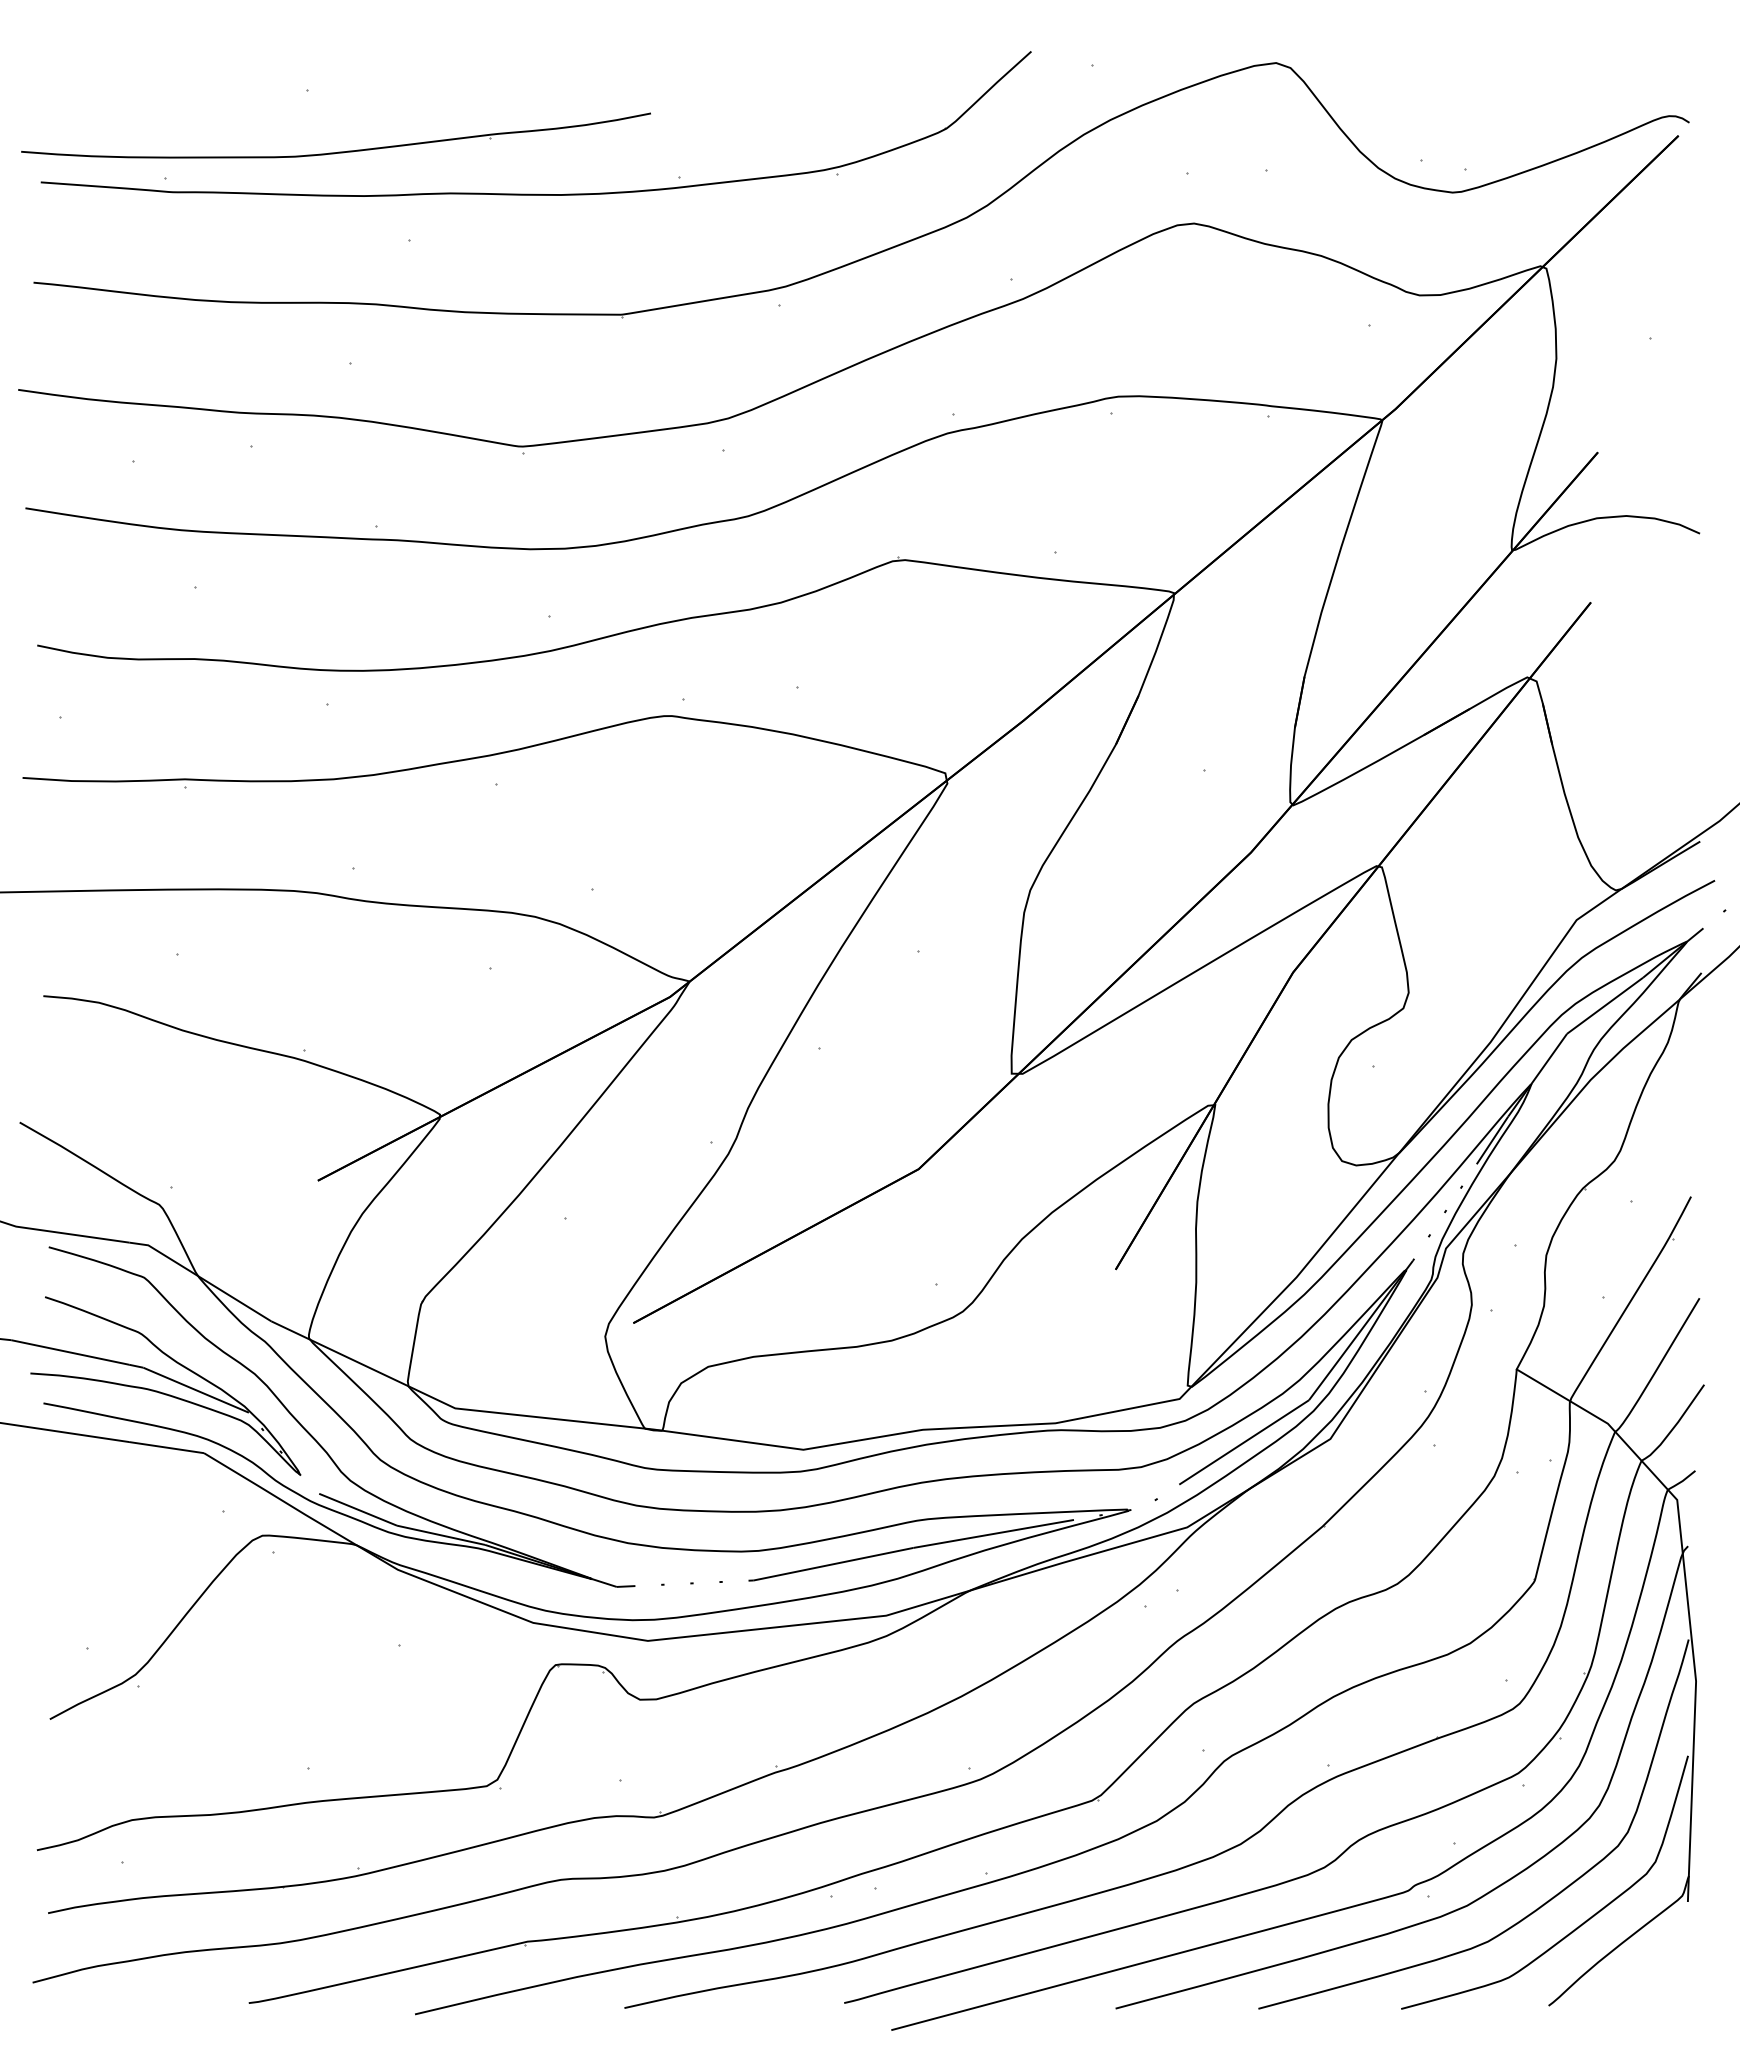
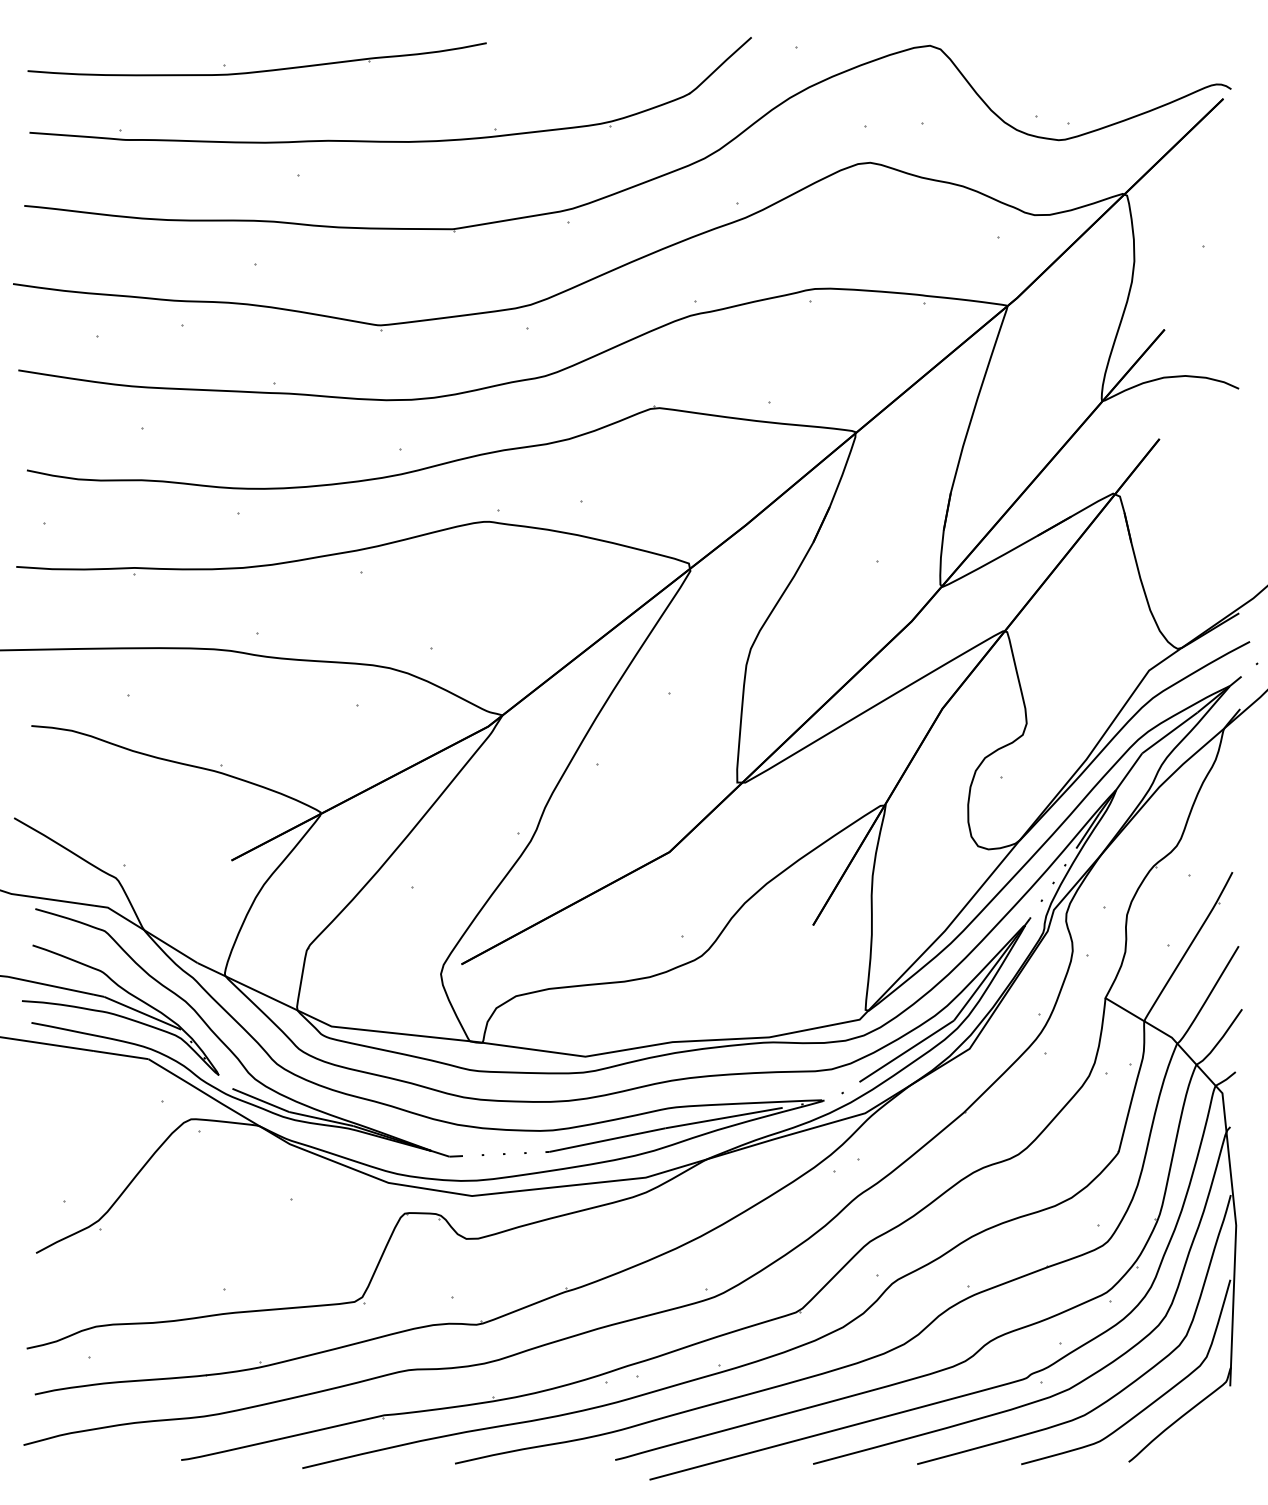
part: (338, 151) -> (258, 70), moved

